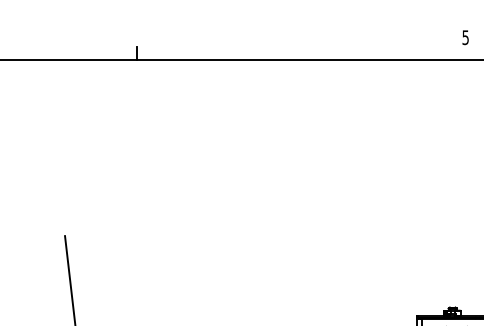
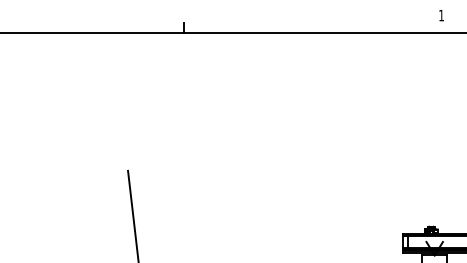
text: (465, 37) -> (441, 15), 5 -> 1

